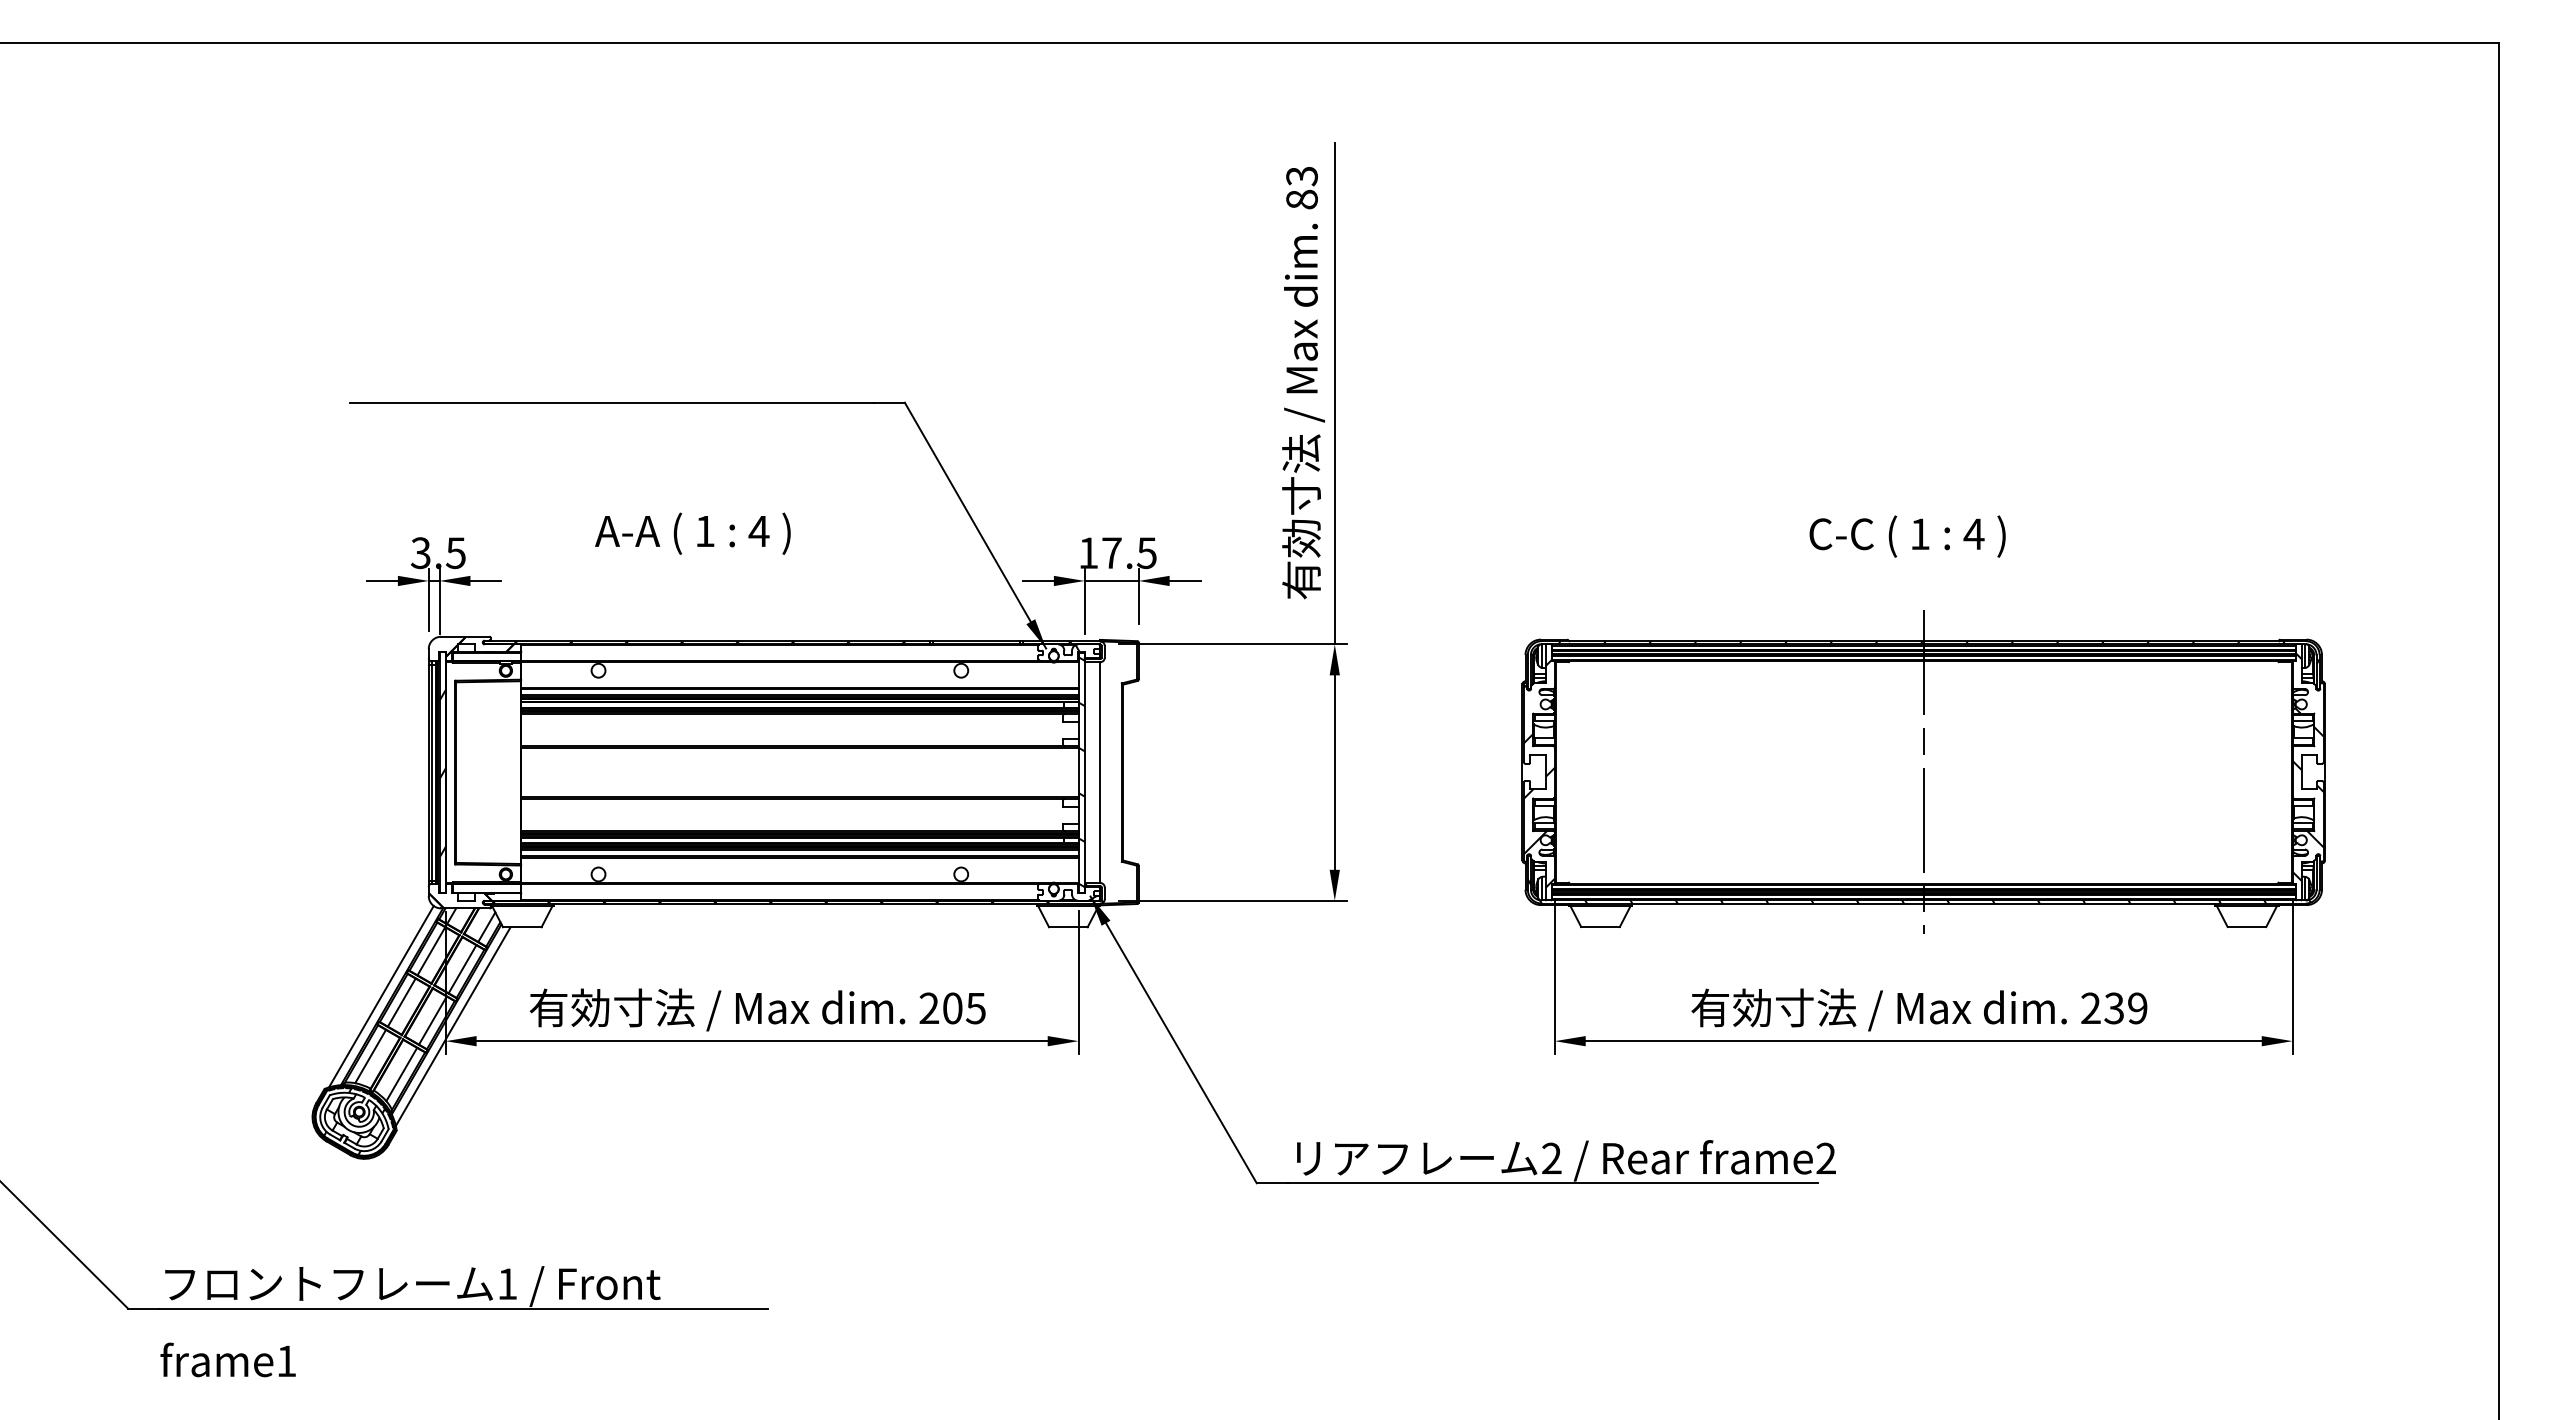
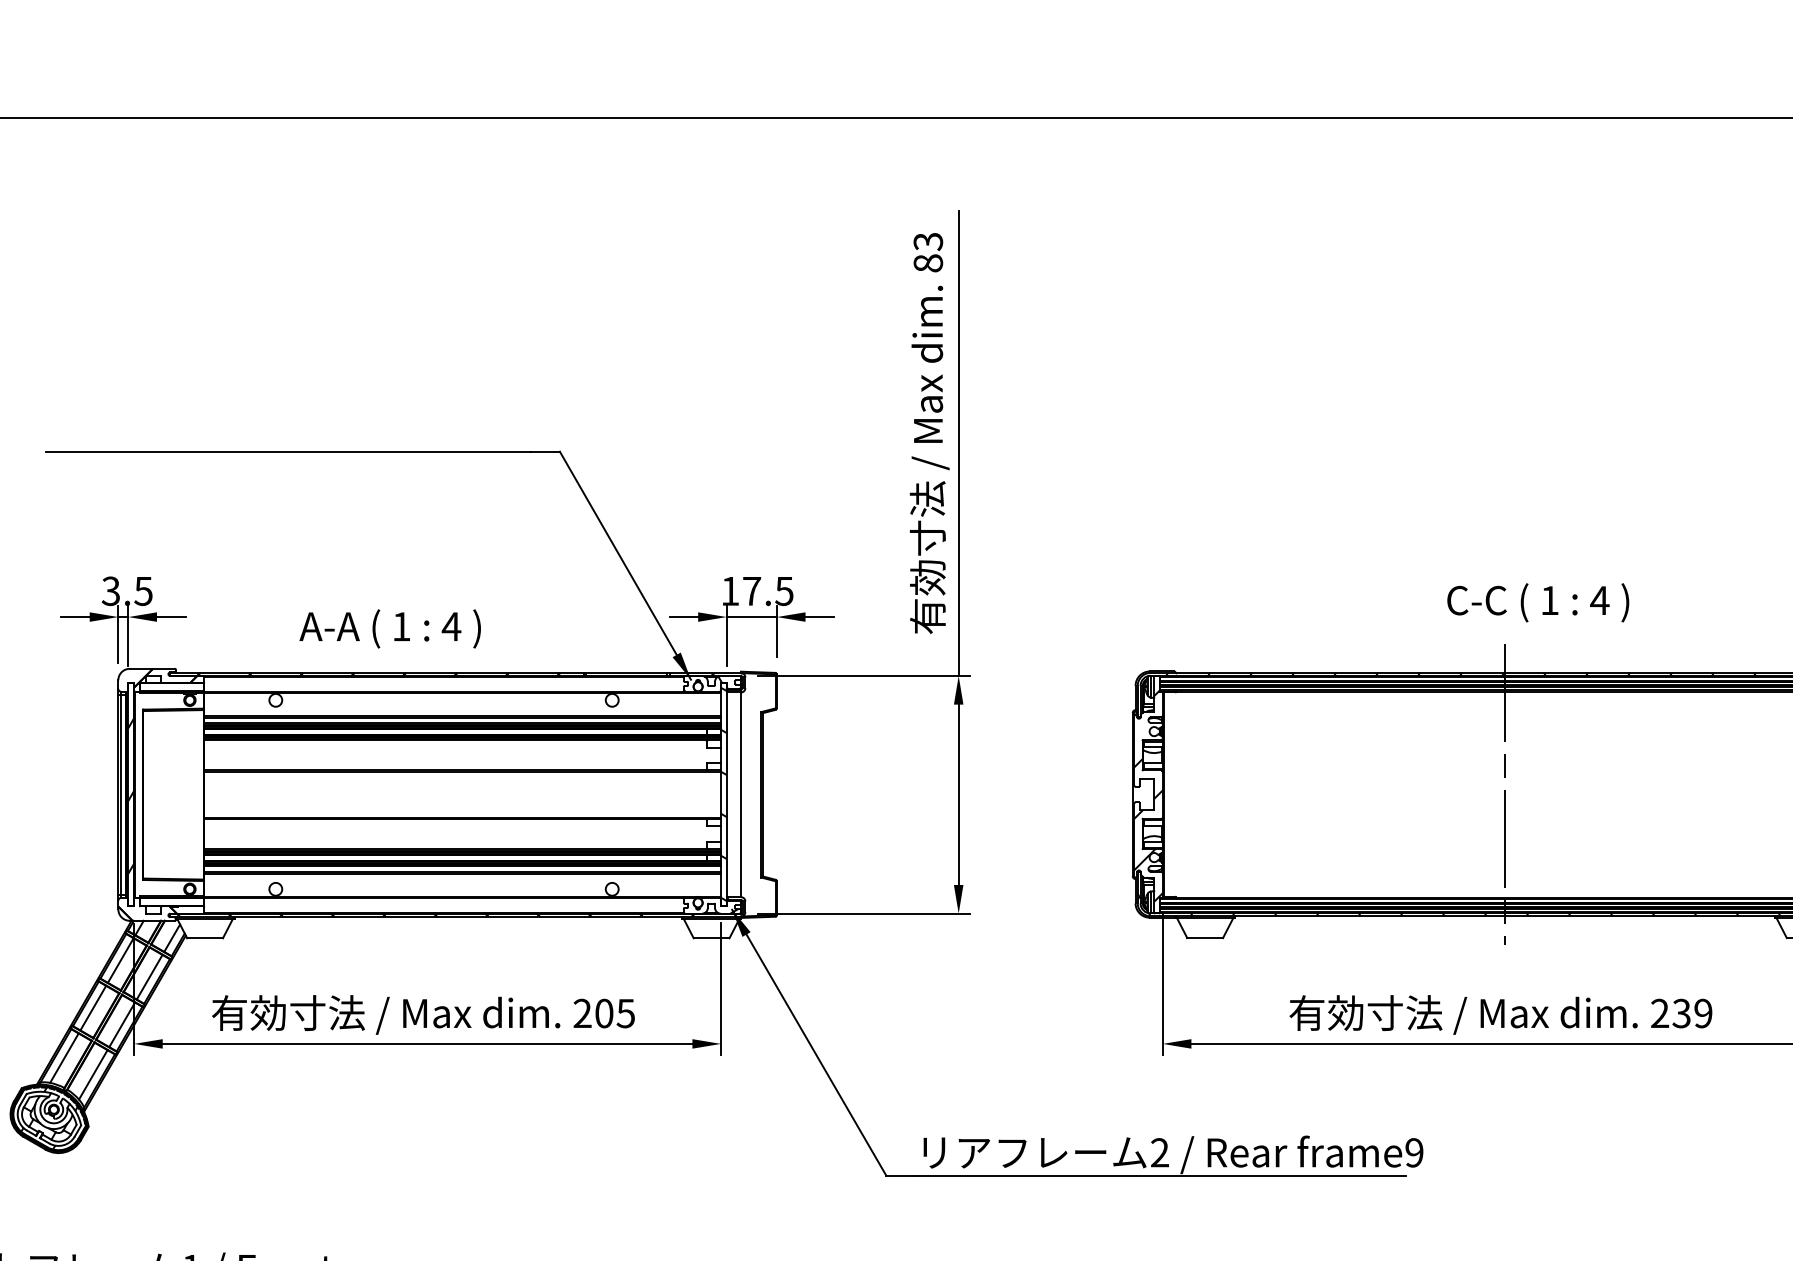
text: (692, 533) -> (389, 628), moved
text: (1907, 536) -> (1538, 602), moved
line: (381, 996) -> (74, 1002), removed
line: (452, 1026) -> (140, 1030), removed
text: (1825, 1158) -> (1413, 1152), frame2 -> frame9

